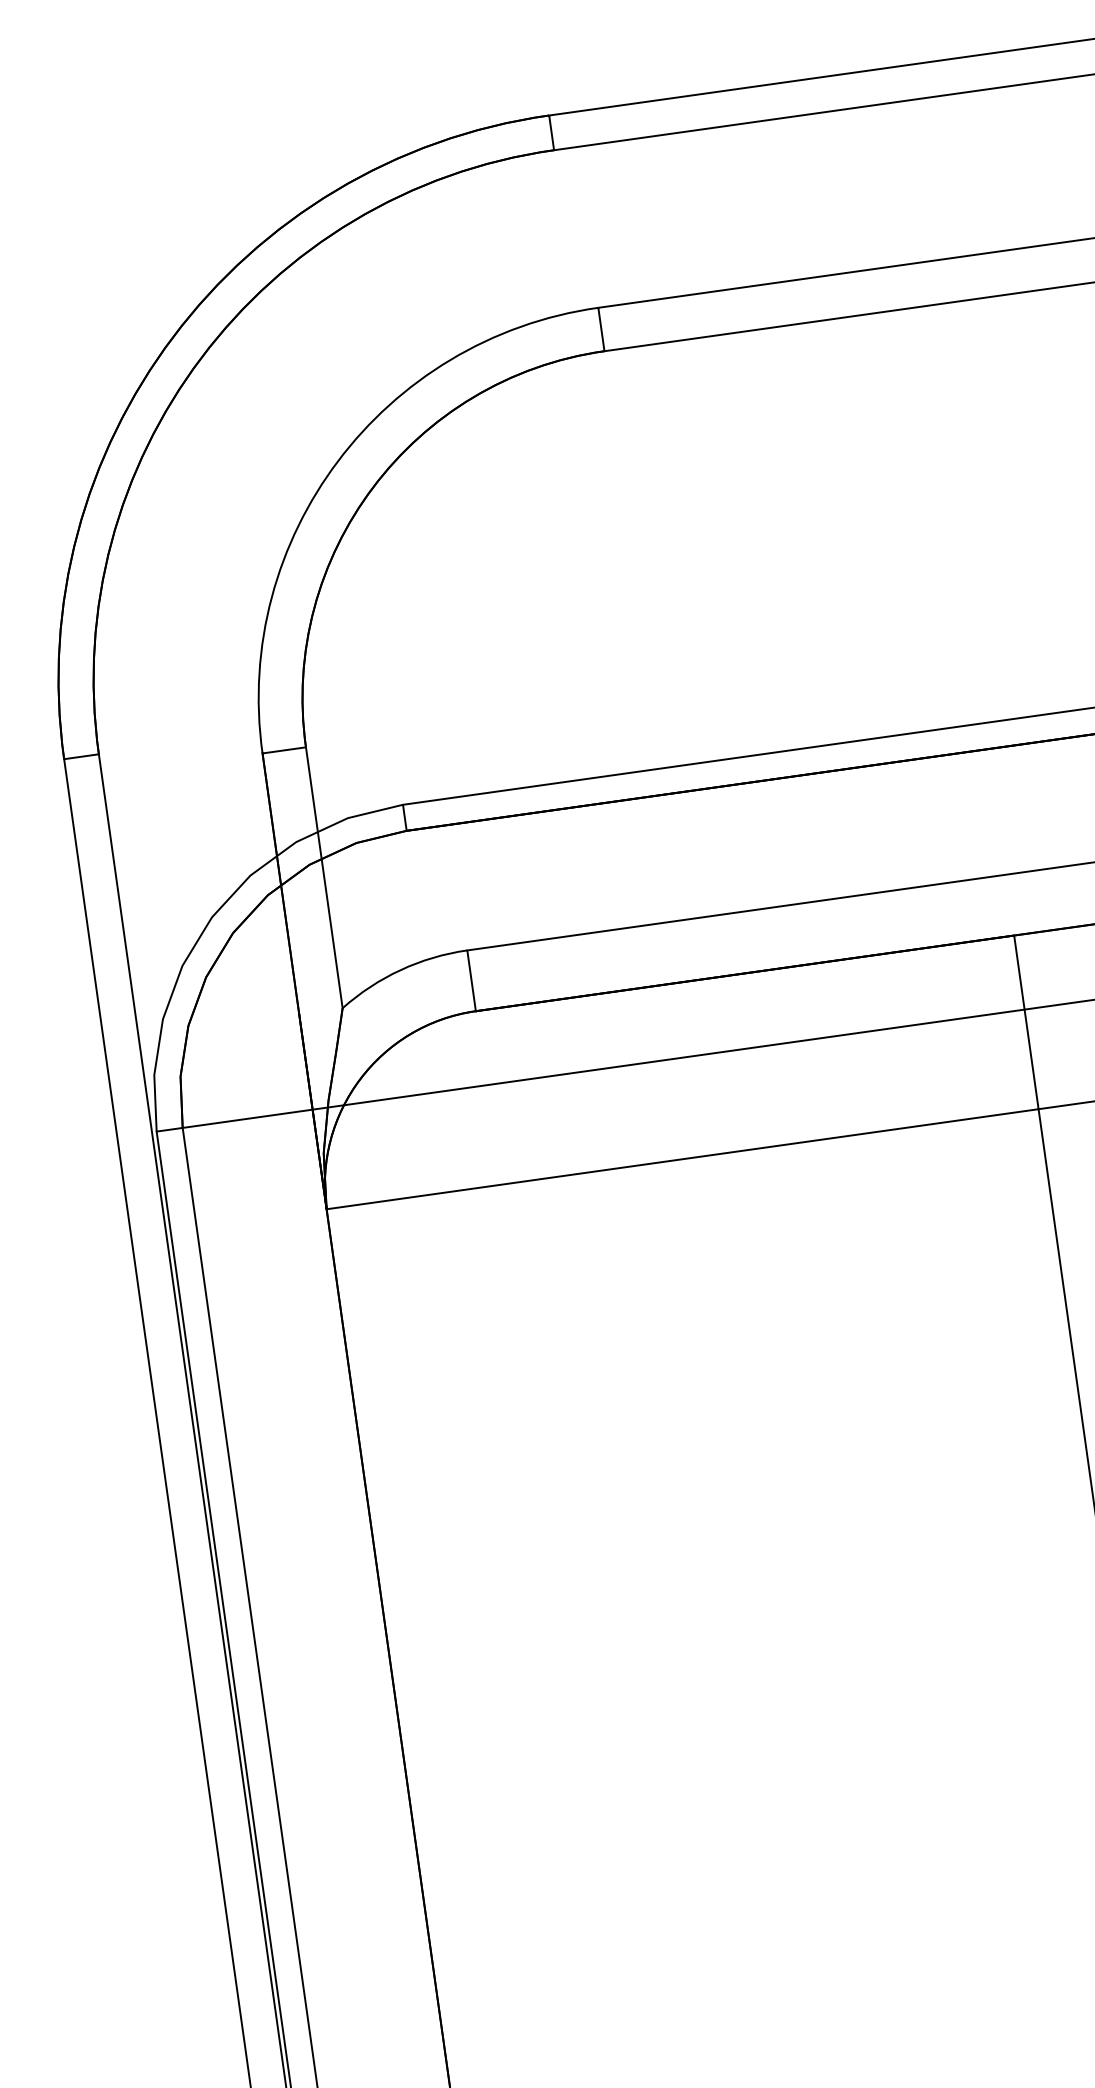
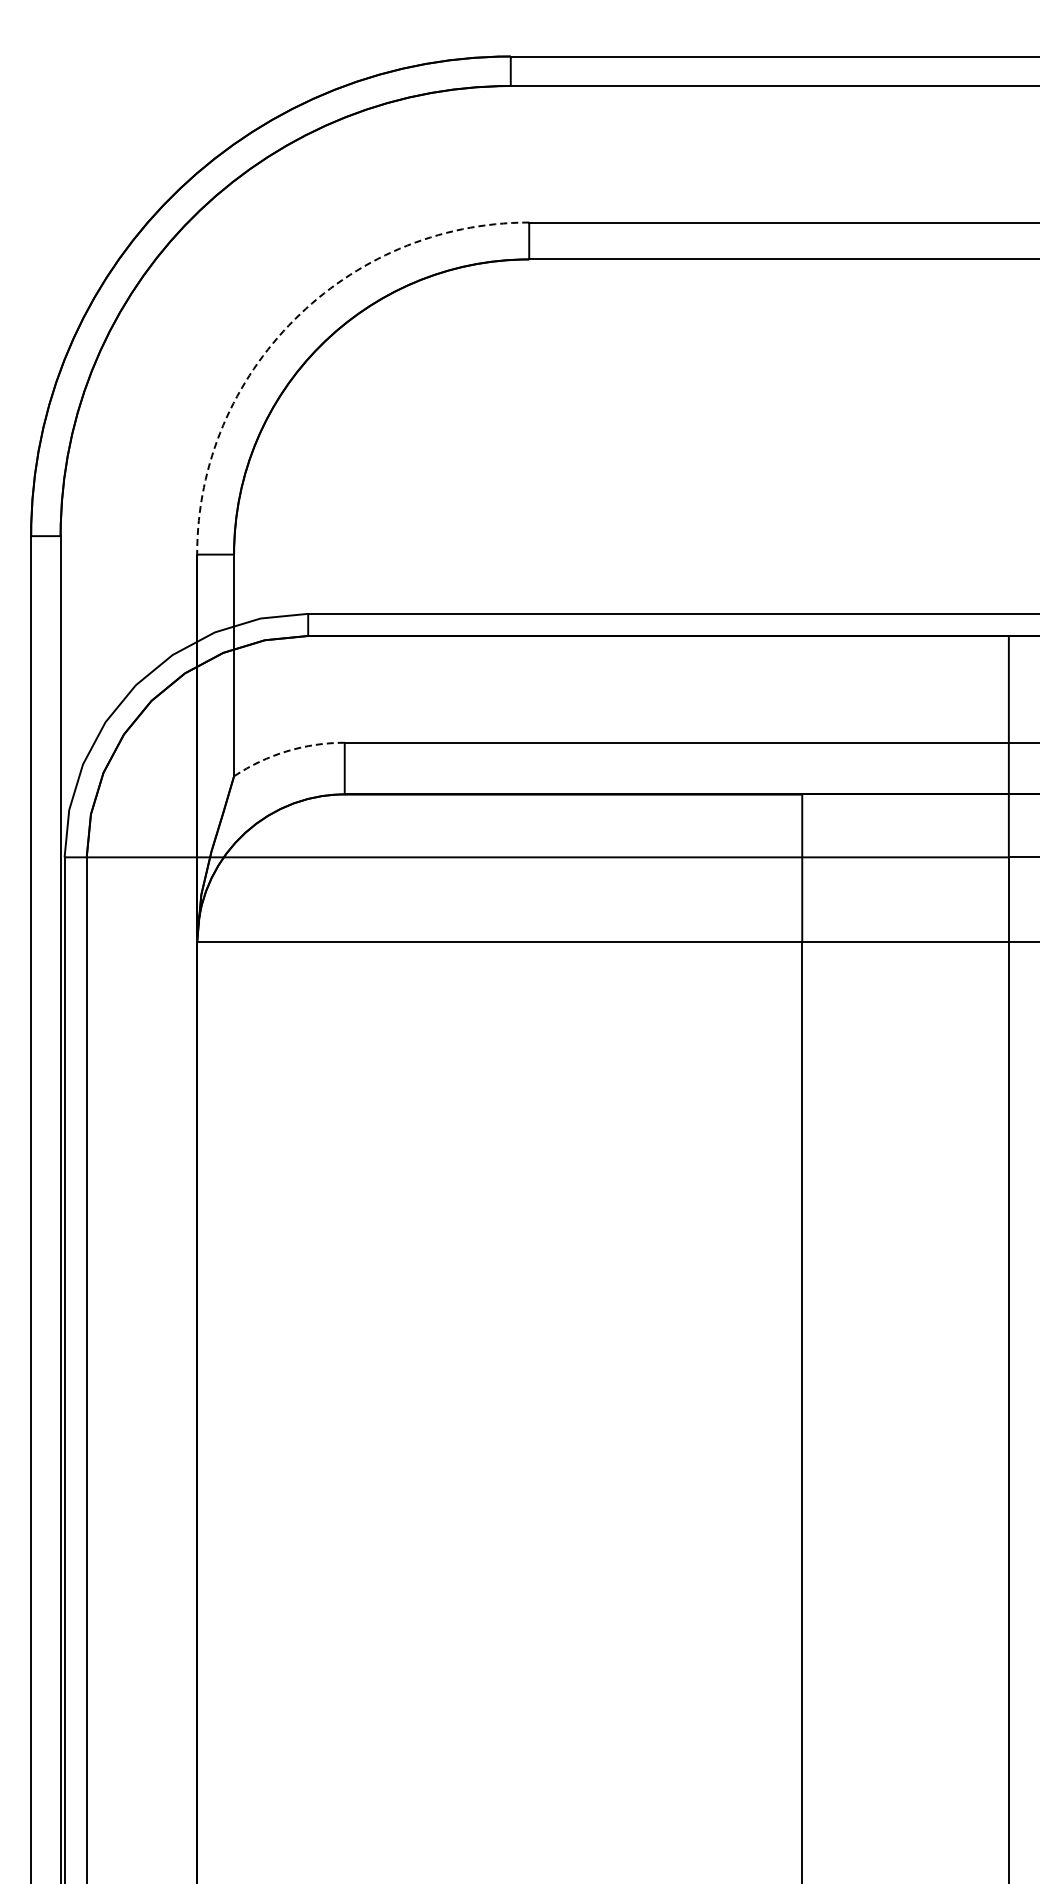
arc: (338, 460) -> (294, 319), solid -> dashed
arc: (400, 970) -> (286, 751), solid -> dashed

